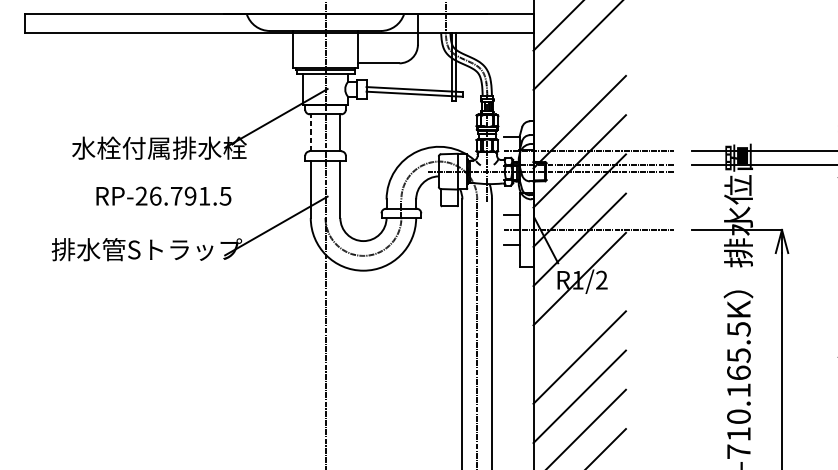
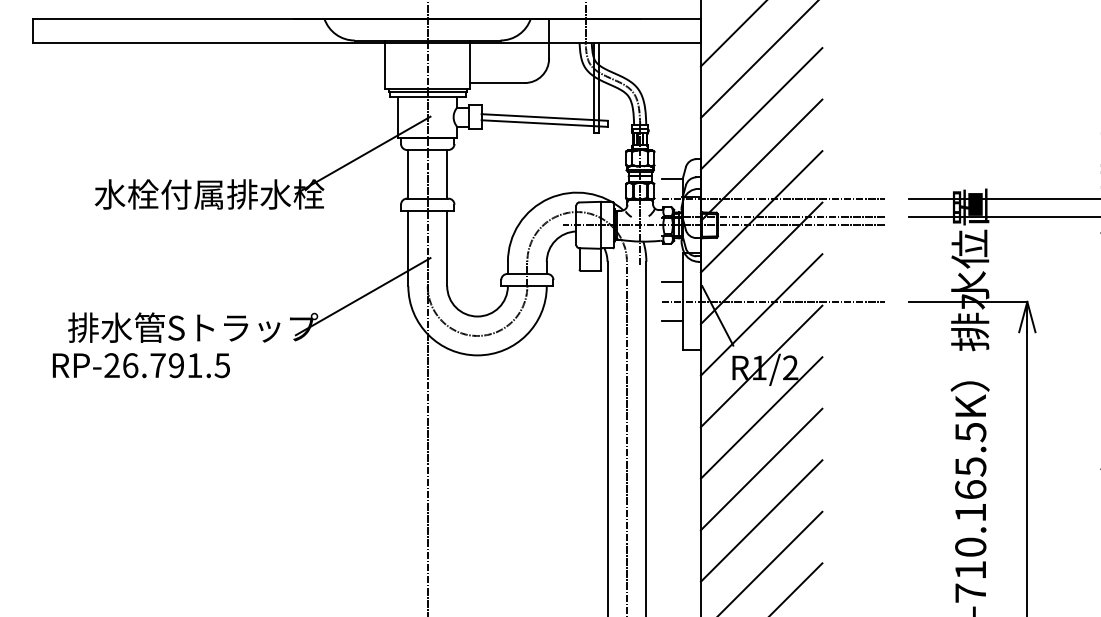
line: (579, 82) -> (761, 108), added
line: (310, 132) -> (408, 173), dashed -> solid
text: (163, 196) -> (140, 365), moved
line: (579, 317) -> (761, 417), added

